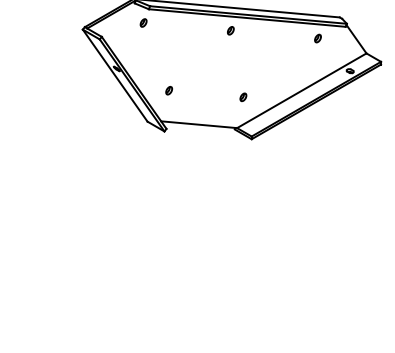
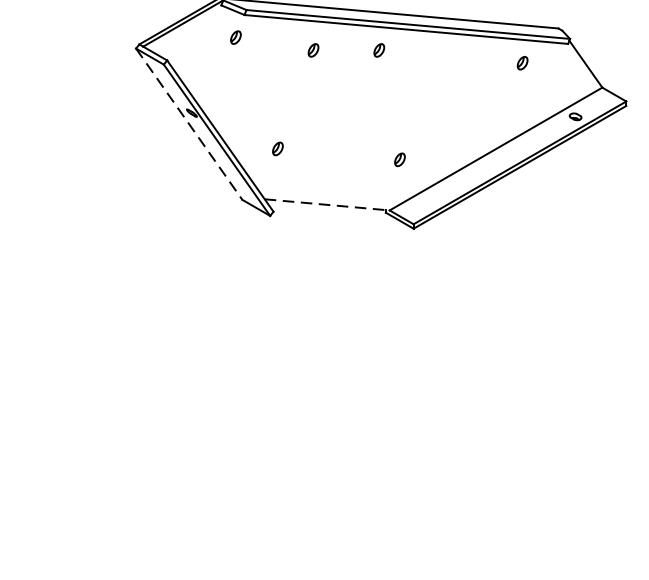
part: (190, 30) -> (312, 49), added
line: (115, 76) -> (189, 125), solid -> dashed
line: (199, 124) -> (327, 204), solid -> dashed

